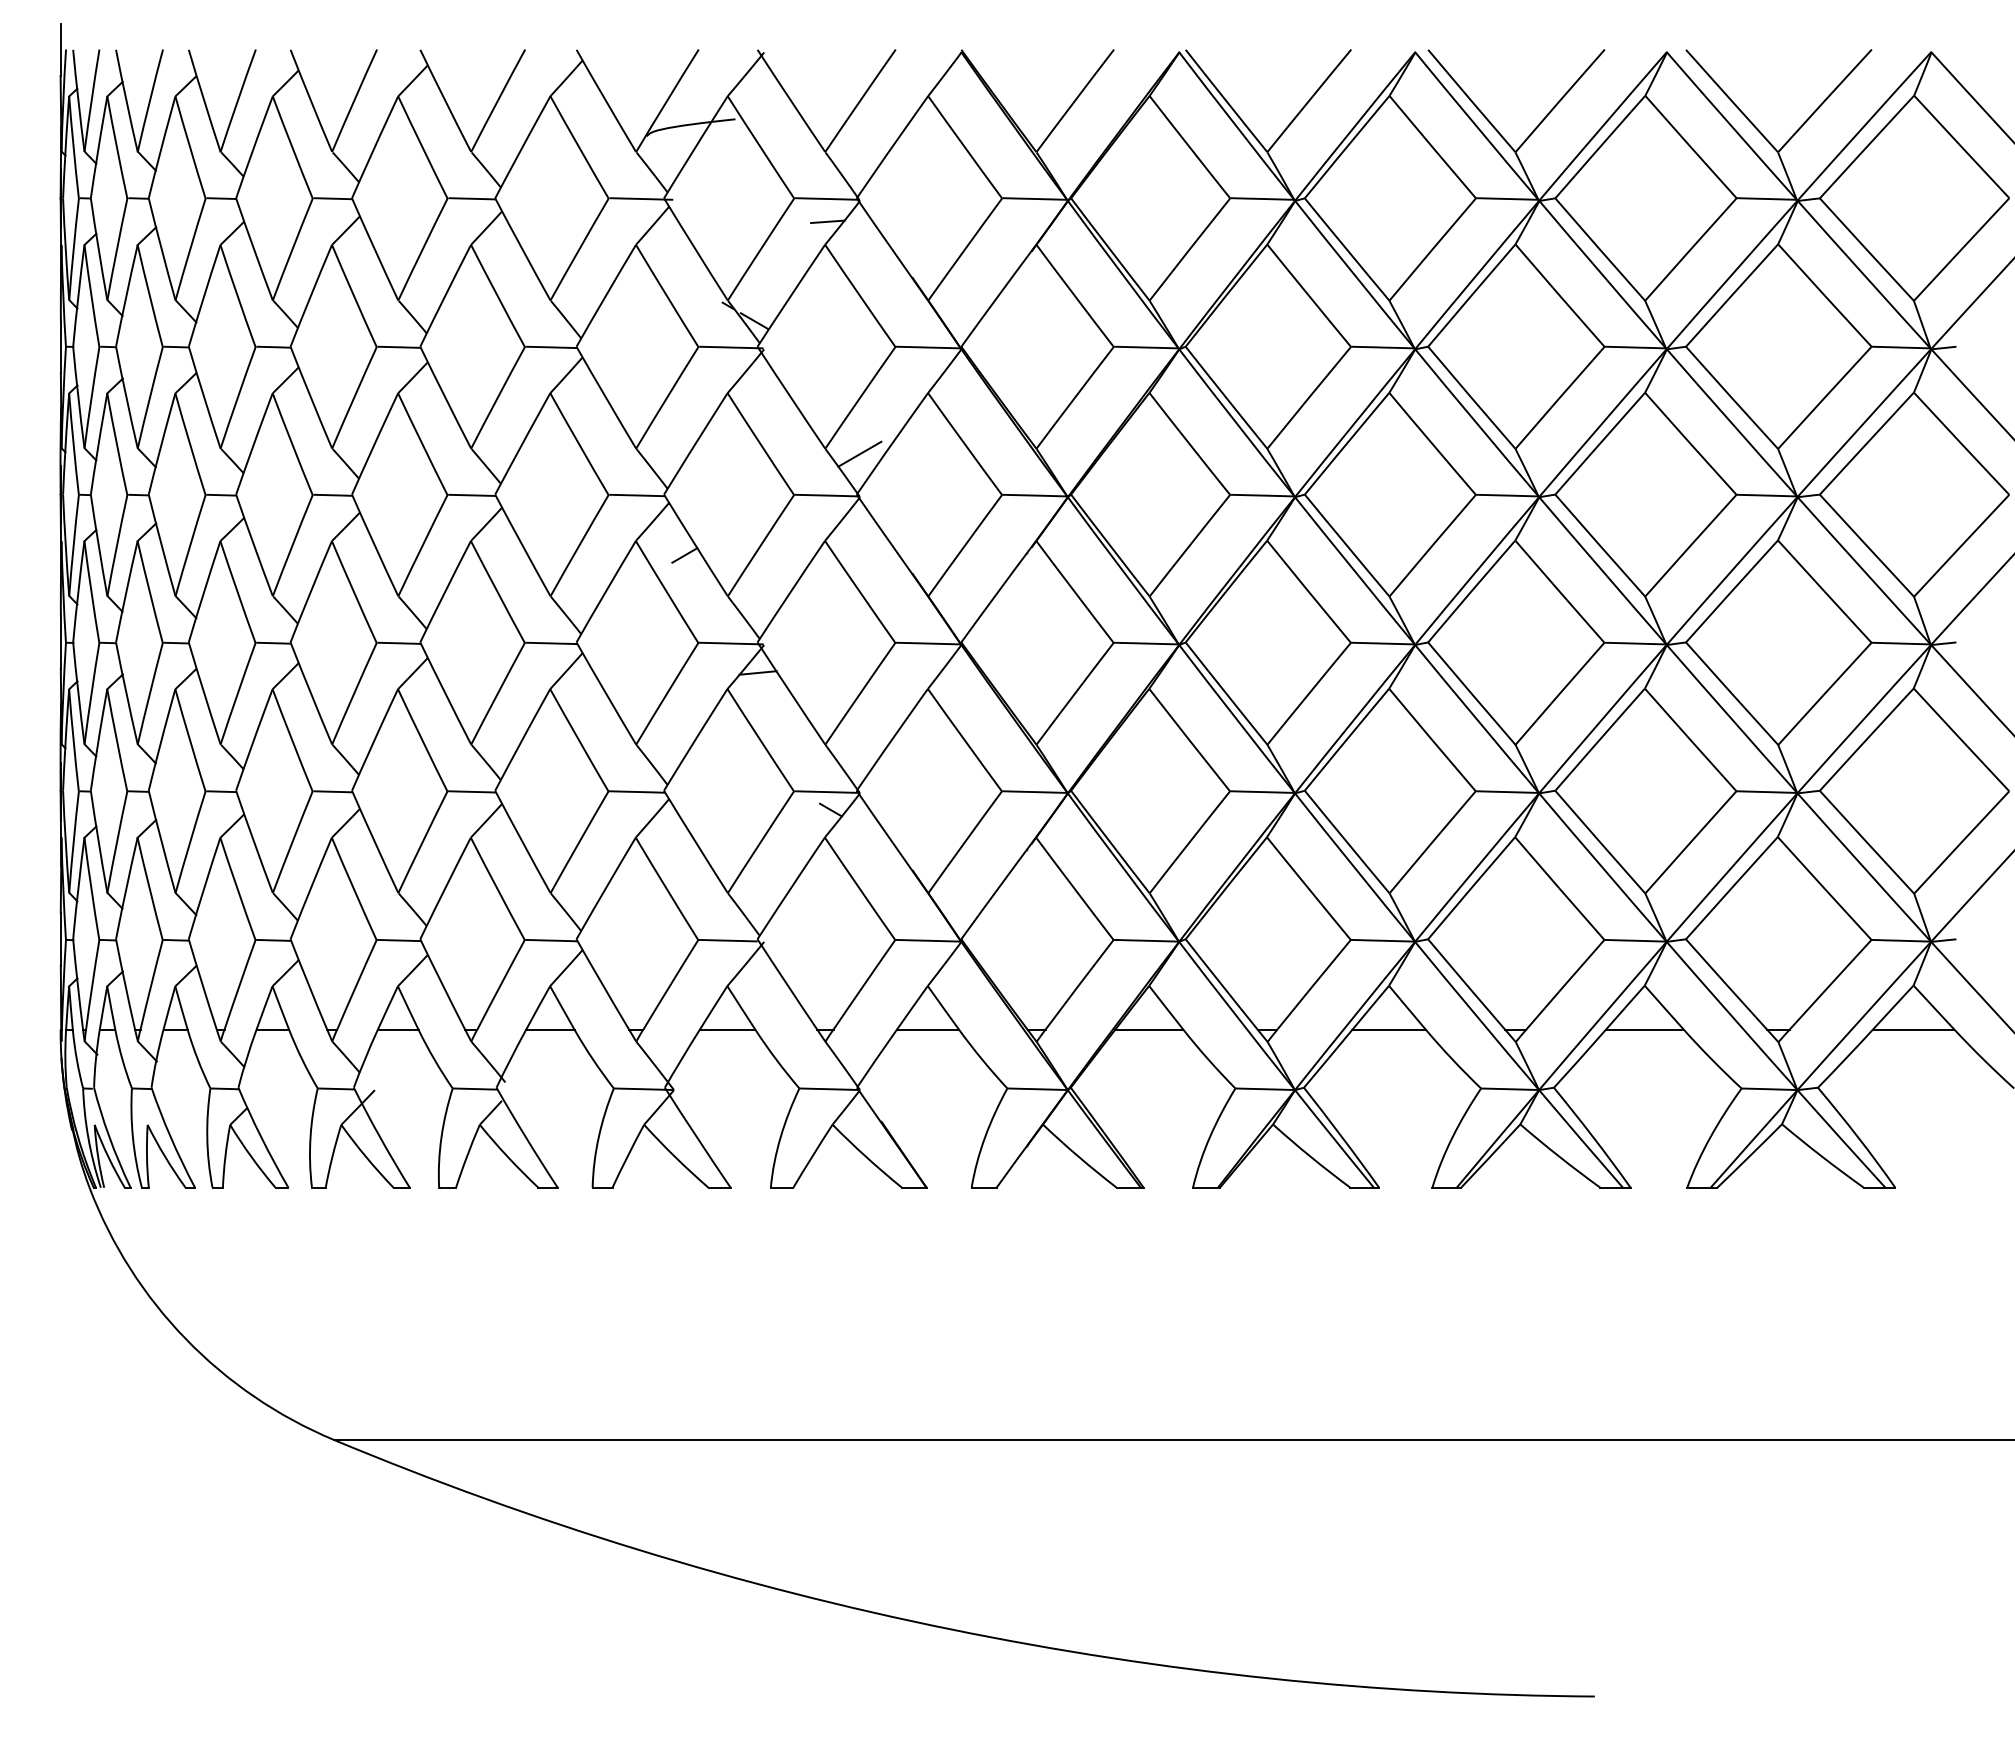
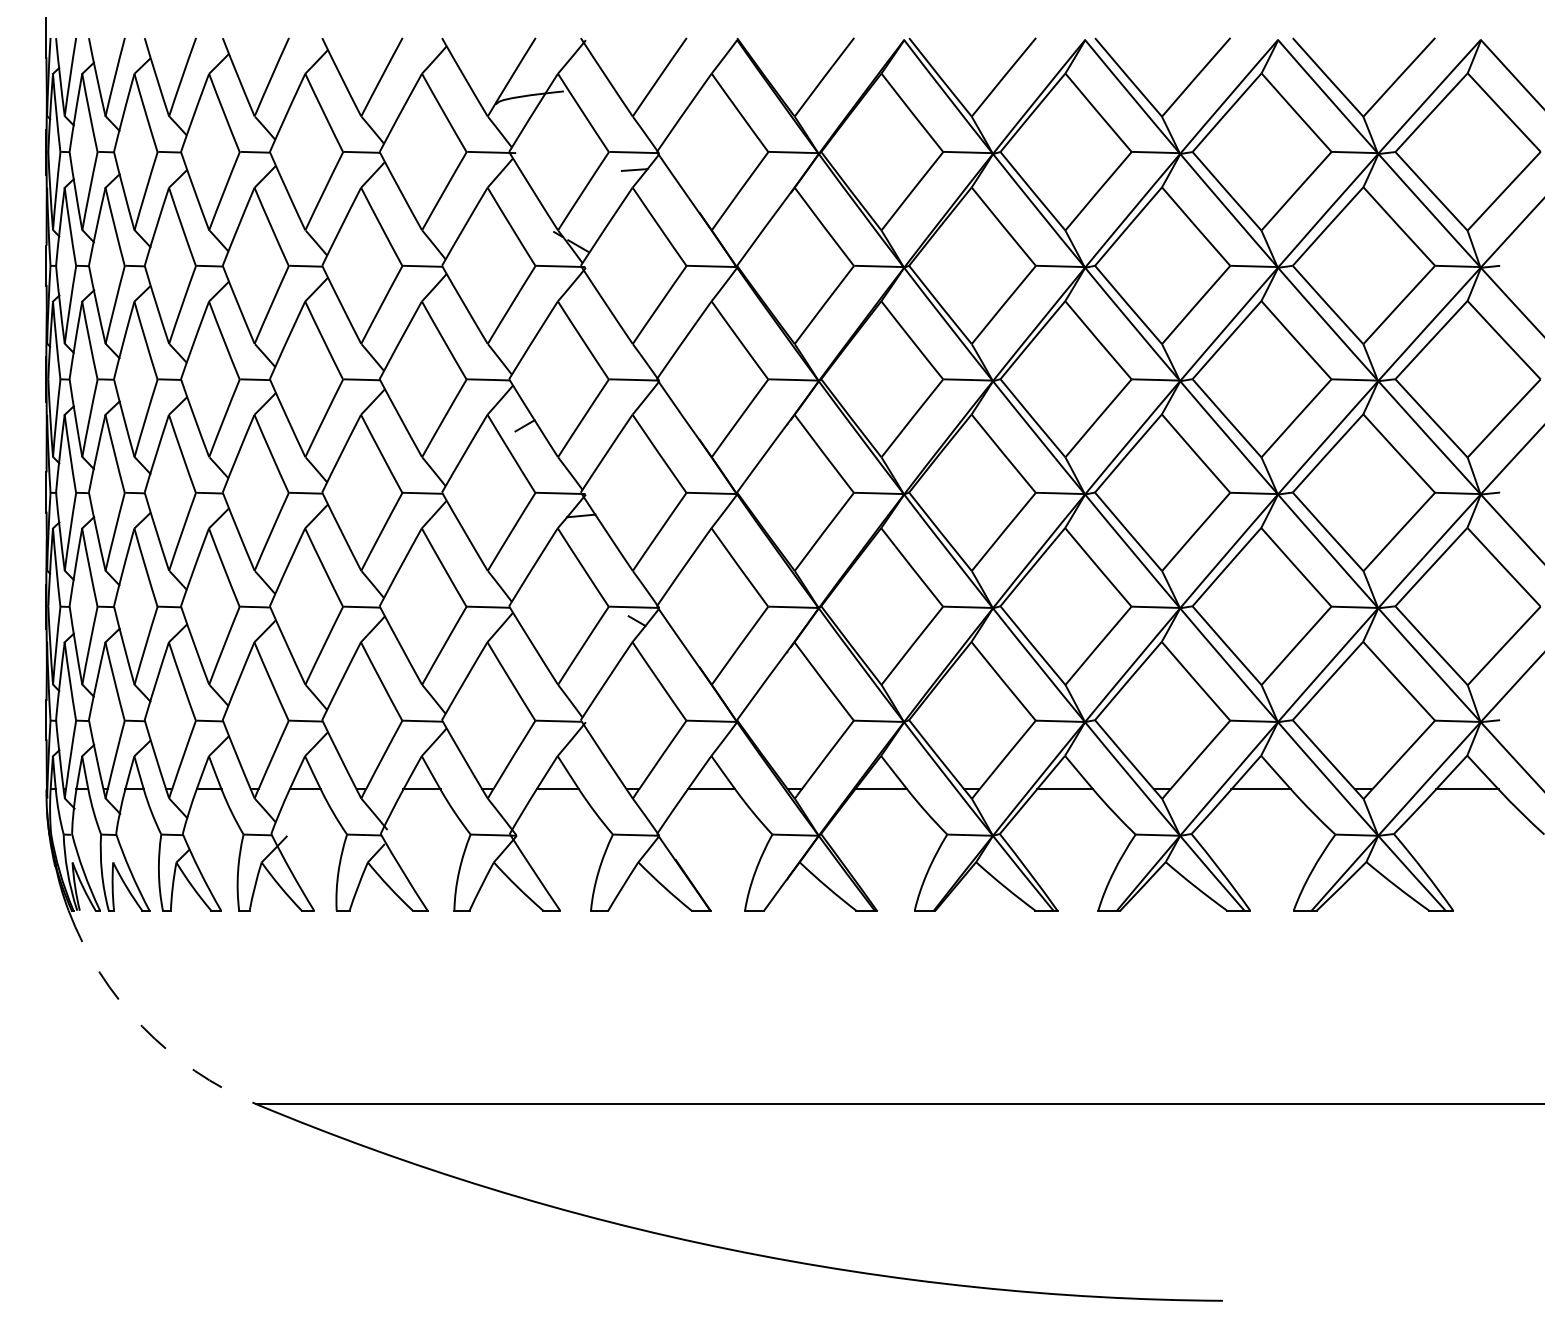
line: (859, 453) -> (659, 347), removed
arc: (185, 1339) -> (142, 1027), solid -> dashed

